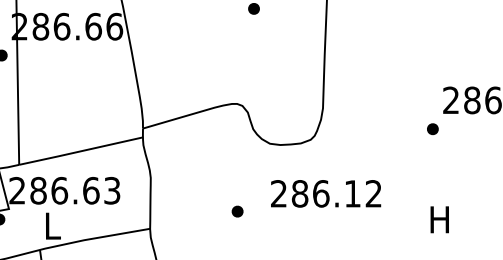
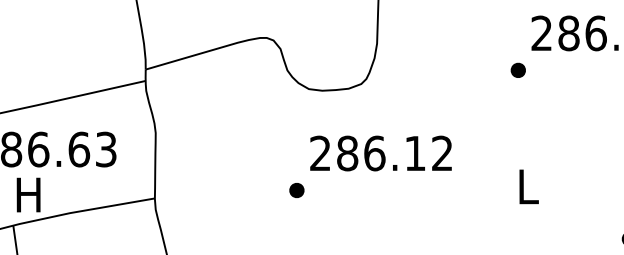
part: (237, 211) -> (296, 190), moved
text: (439, 219) -> (526, 186), H -> L
text: (51, 225) -> (28, 194), L -> H

